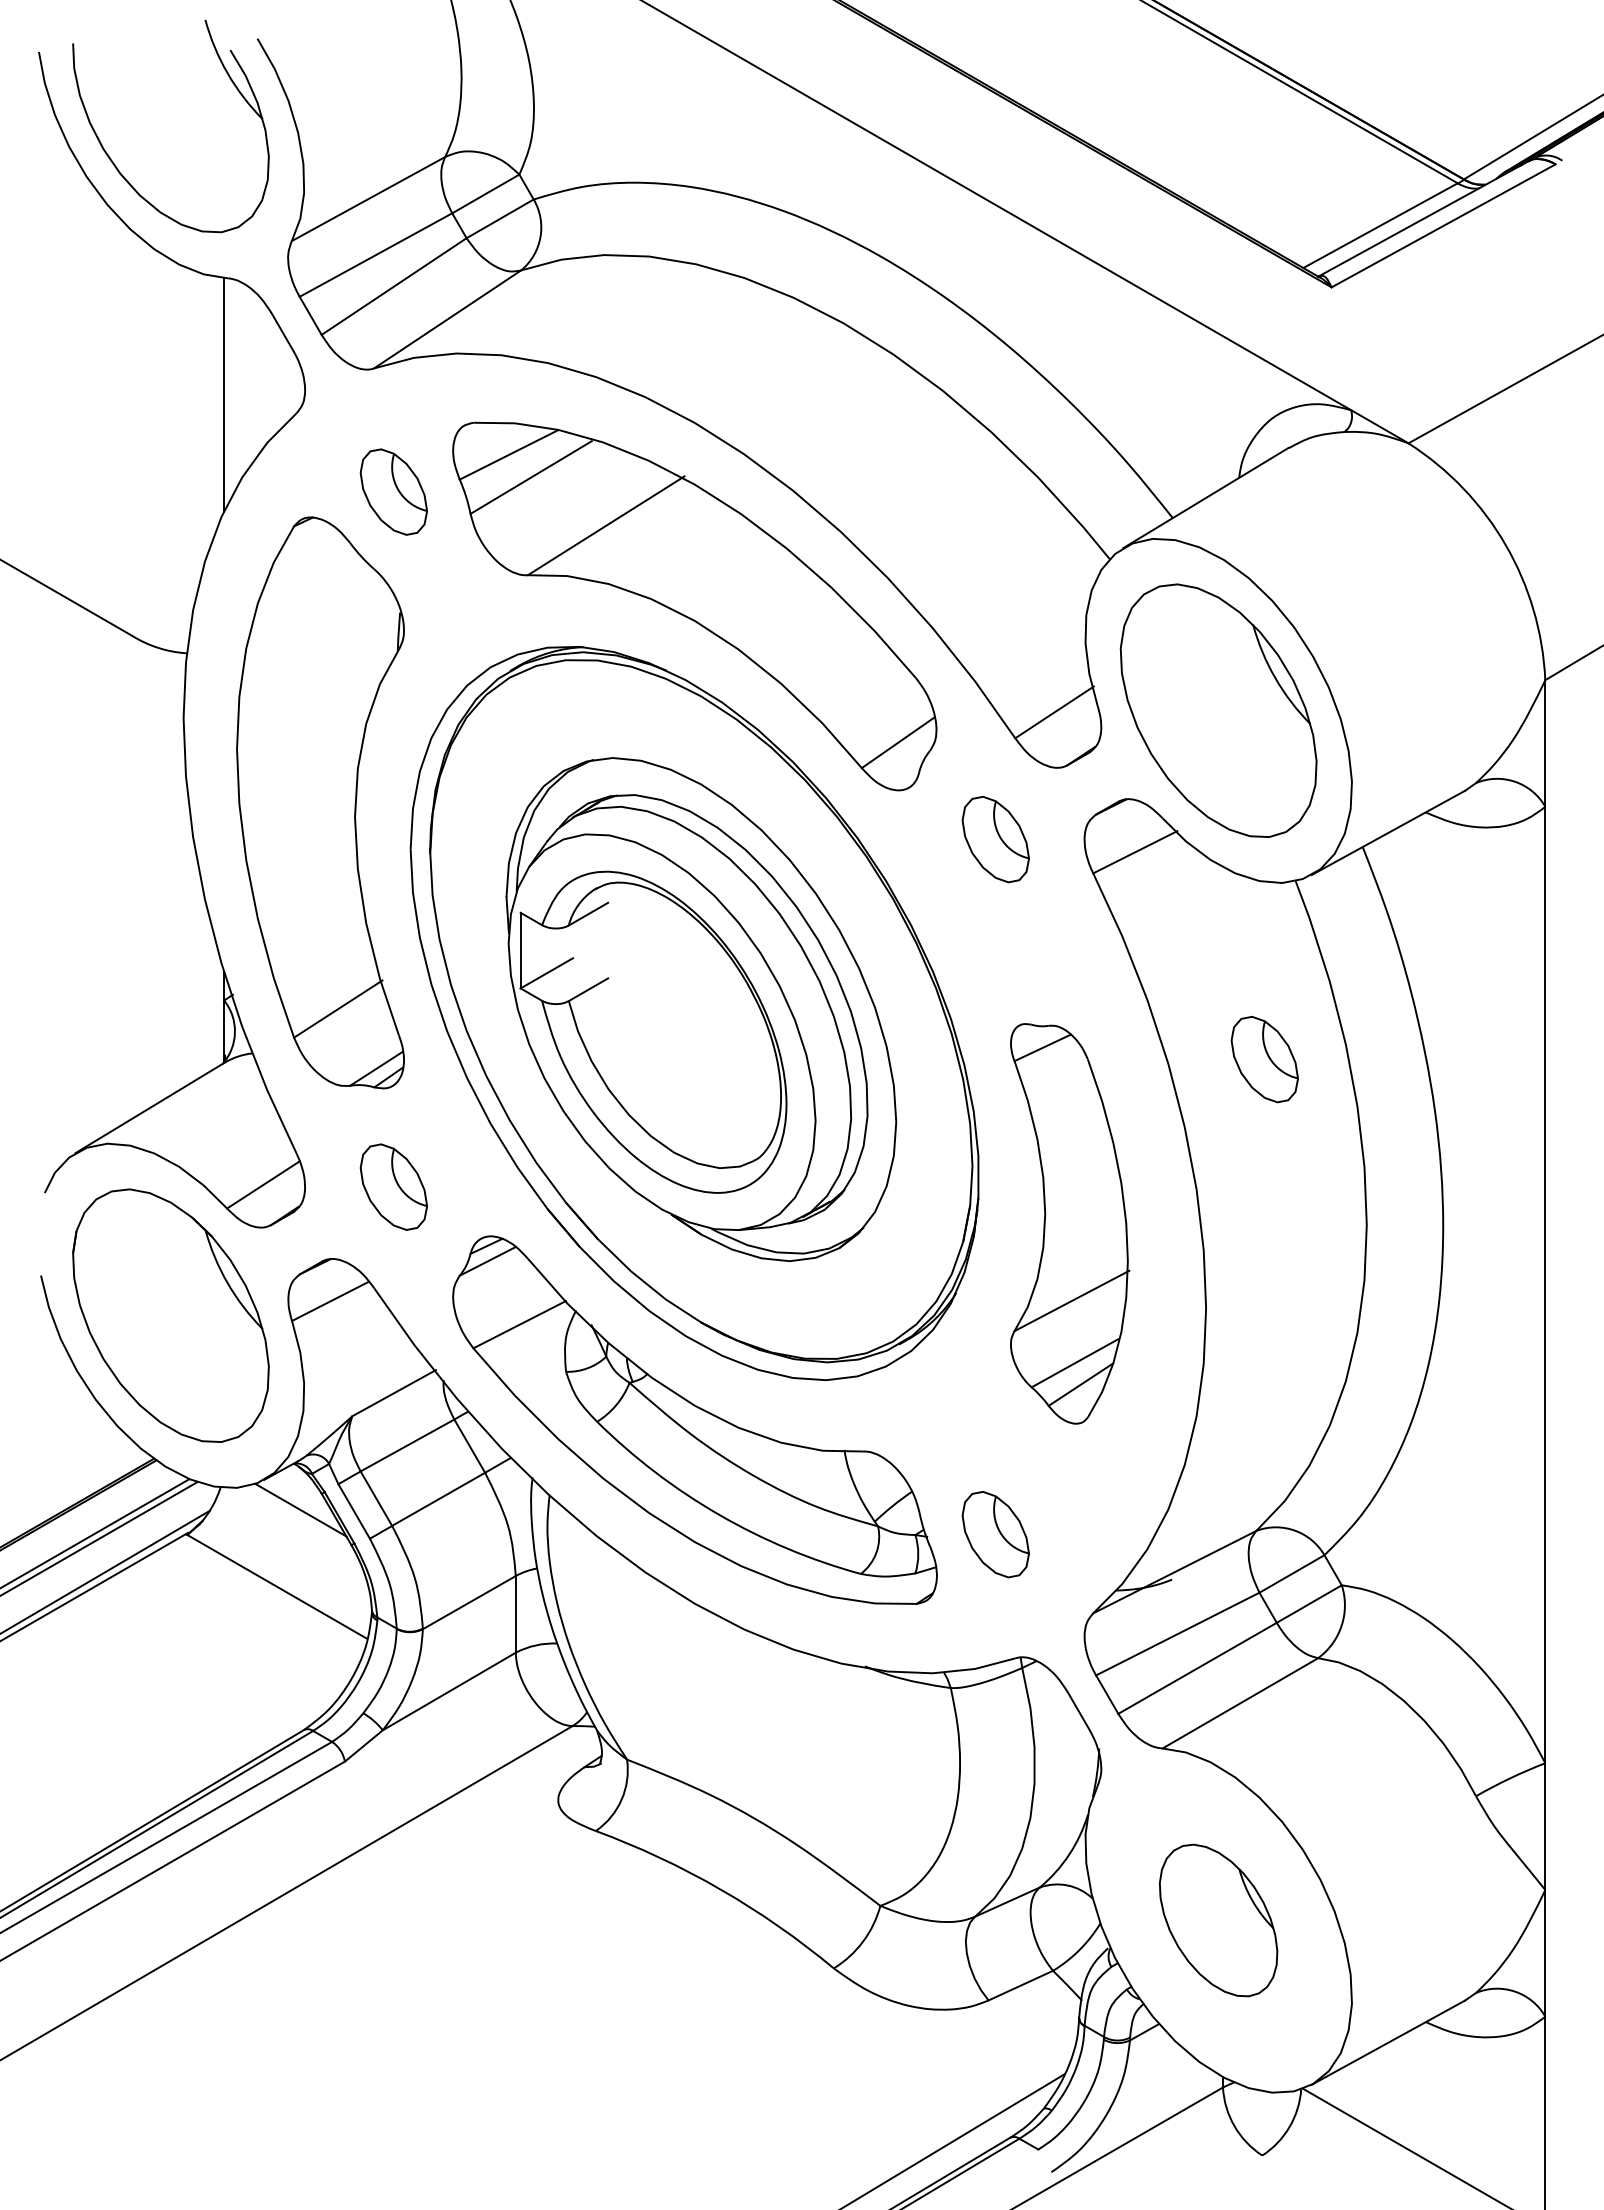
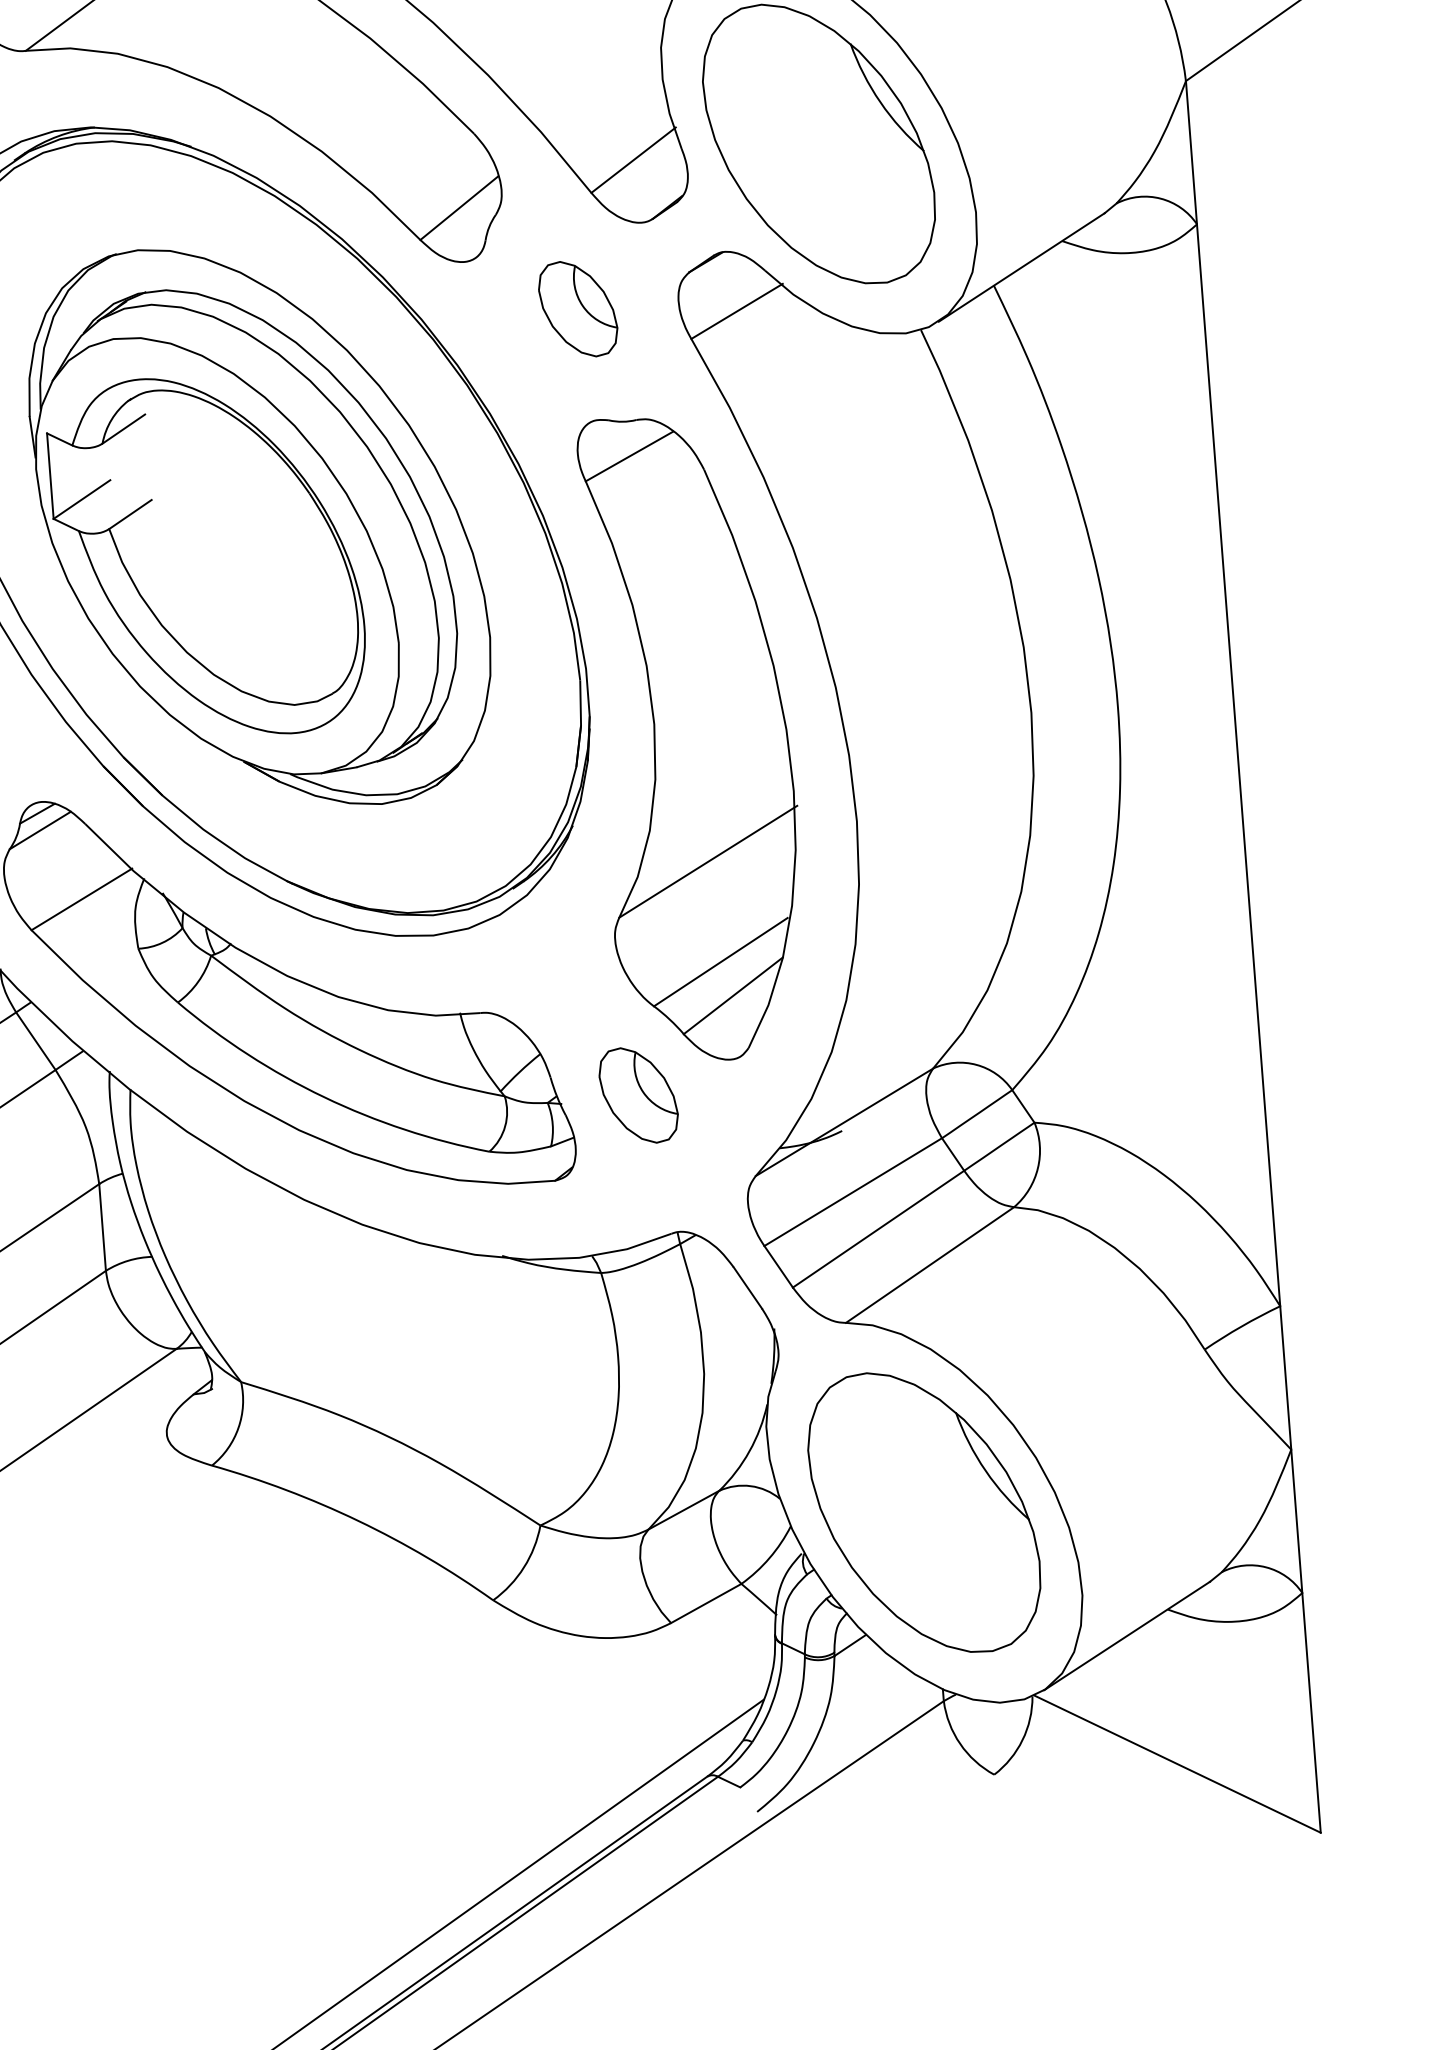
part: (1264, 1059) -> (901, 534), removed
part: (1069, 1223) -> (694, 737), size x1.43
part: (1218, 1920) -> (924, 1512), size x1.67

